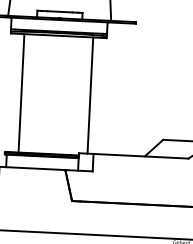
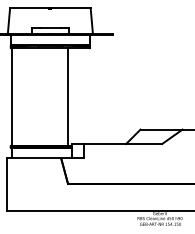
line: (20, 92) -> (11, 96), moved
line: (89, 96) -> (67, 96), moved

